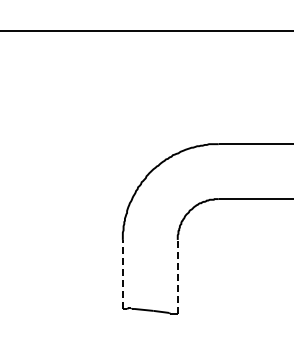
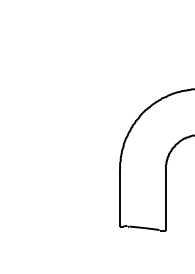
line: (122, 273) -> (119, 197), dashed -> solid
line: (177, 276) -> (165, 199), dashed -> solid

